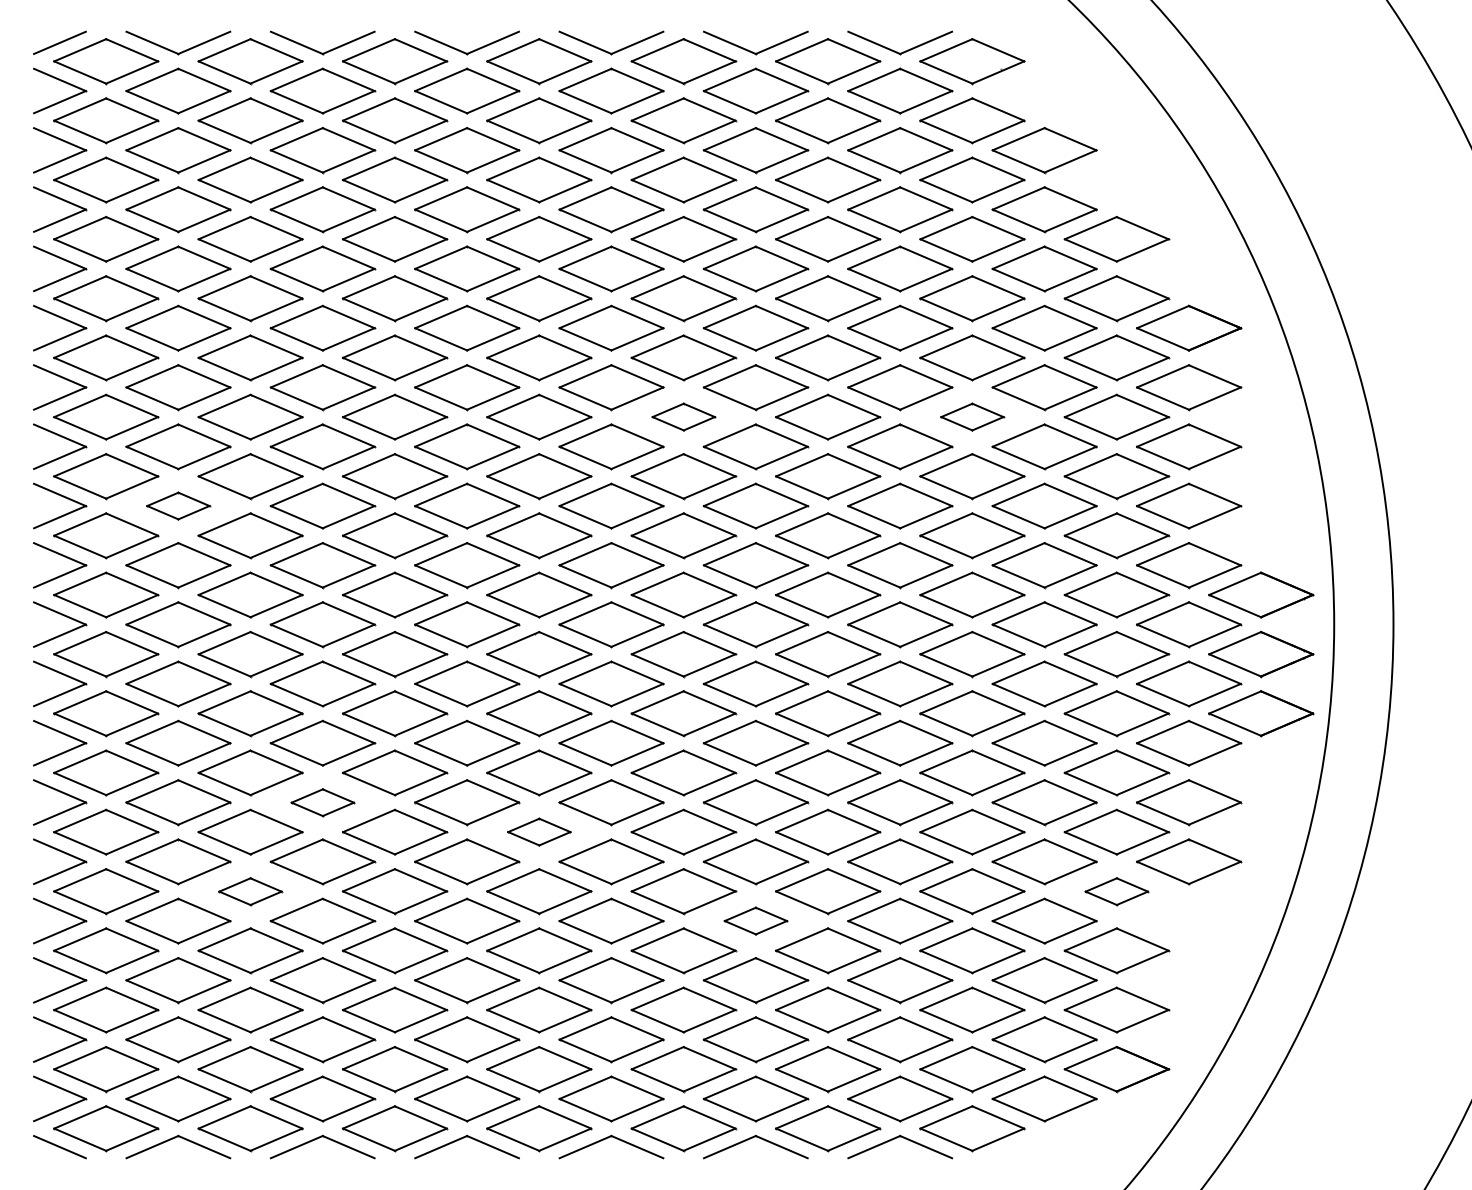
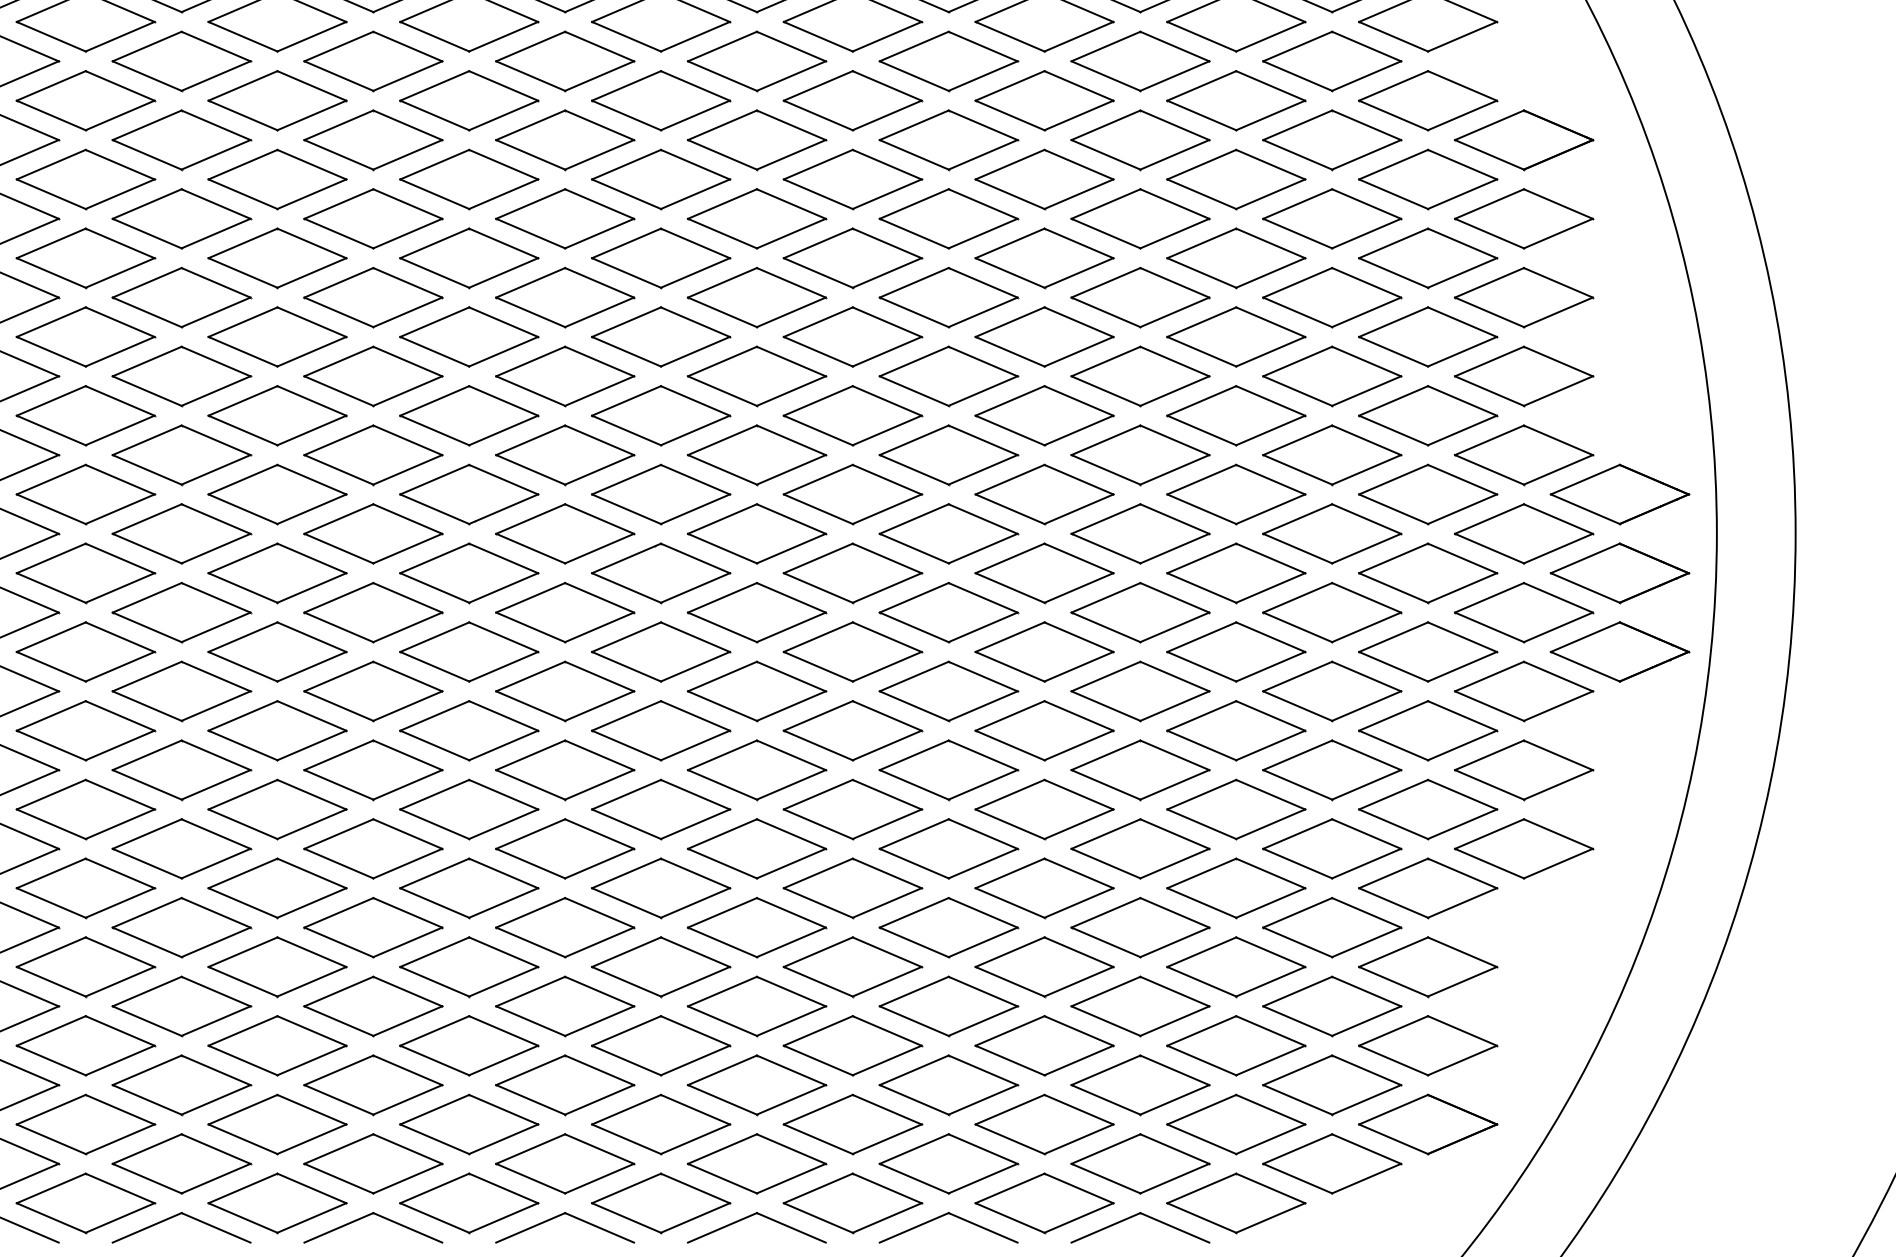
part: (683, 416) -> (852, 257), size x1.67
part: (972, 416) -> (1236, 257), size x1.67
part: (178, 505) -> (181, 375), size x1.67
part: (322, 802) -> (373, 770), size x1.67
part: (539, 831) -> (661, 808), size x1.67
part: (250, 891) -> (277, 888), size x1.67
part: (1116, 891) -> (1427, 888), size x1.67
part: (755, 920) -> (948, 926), size x1.67

